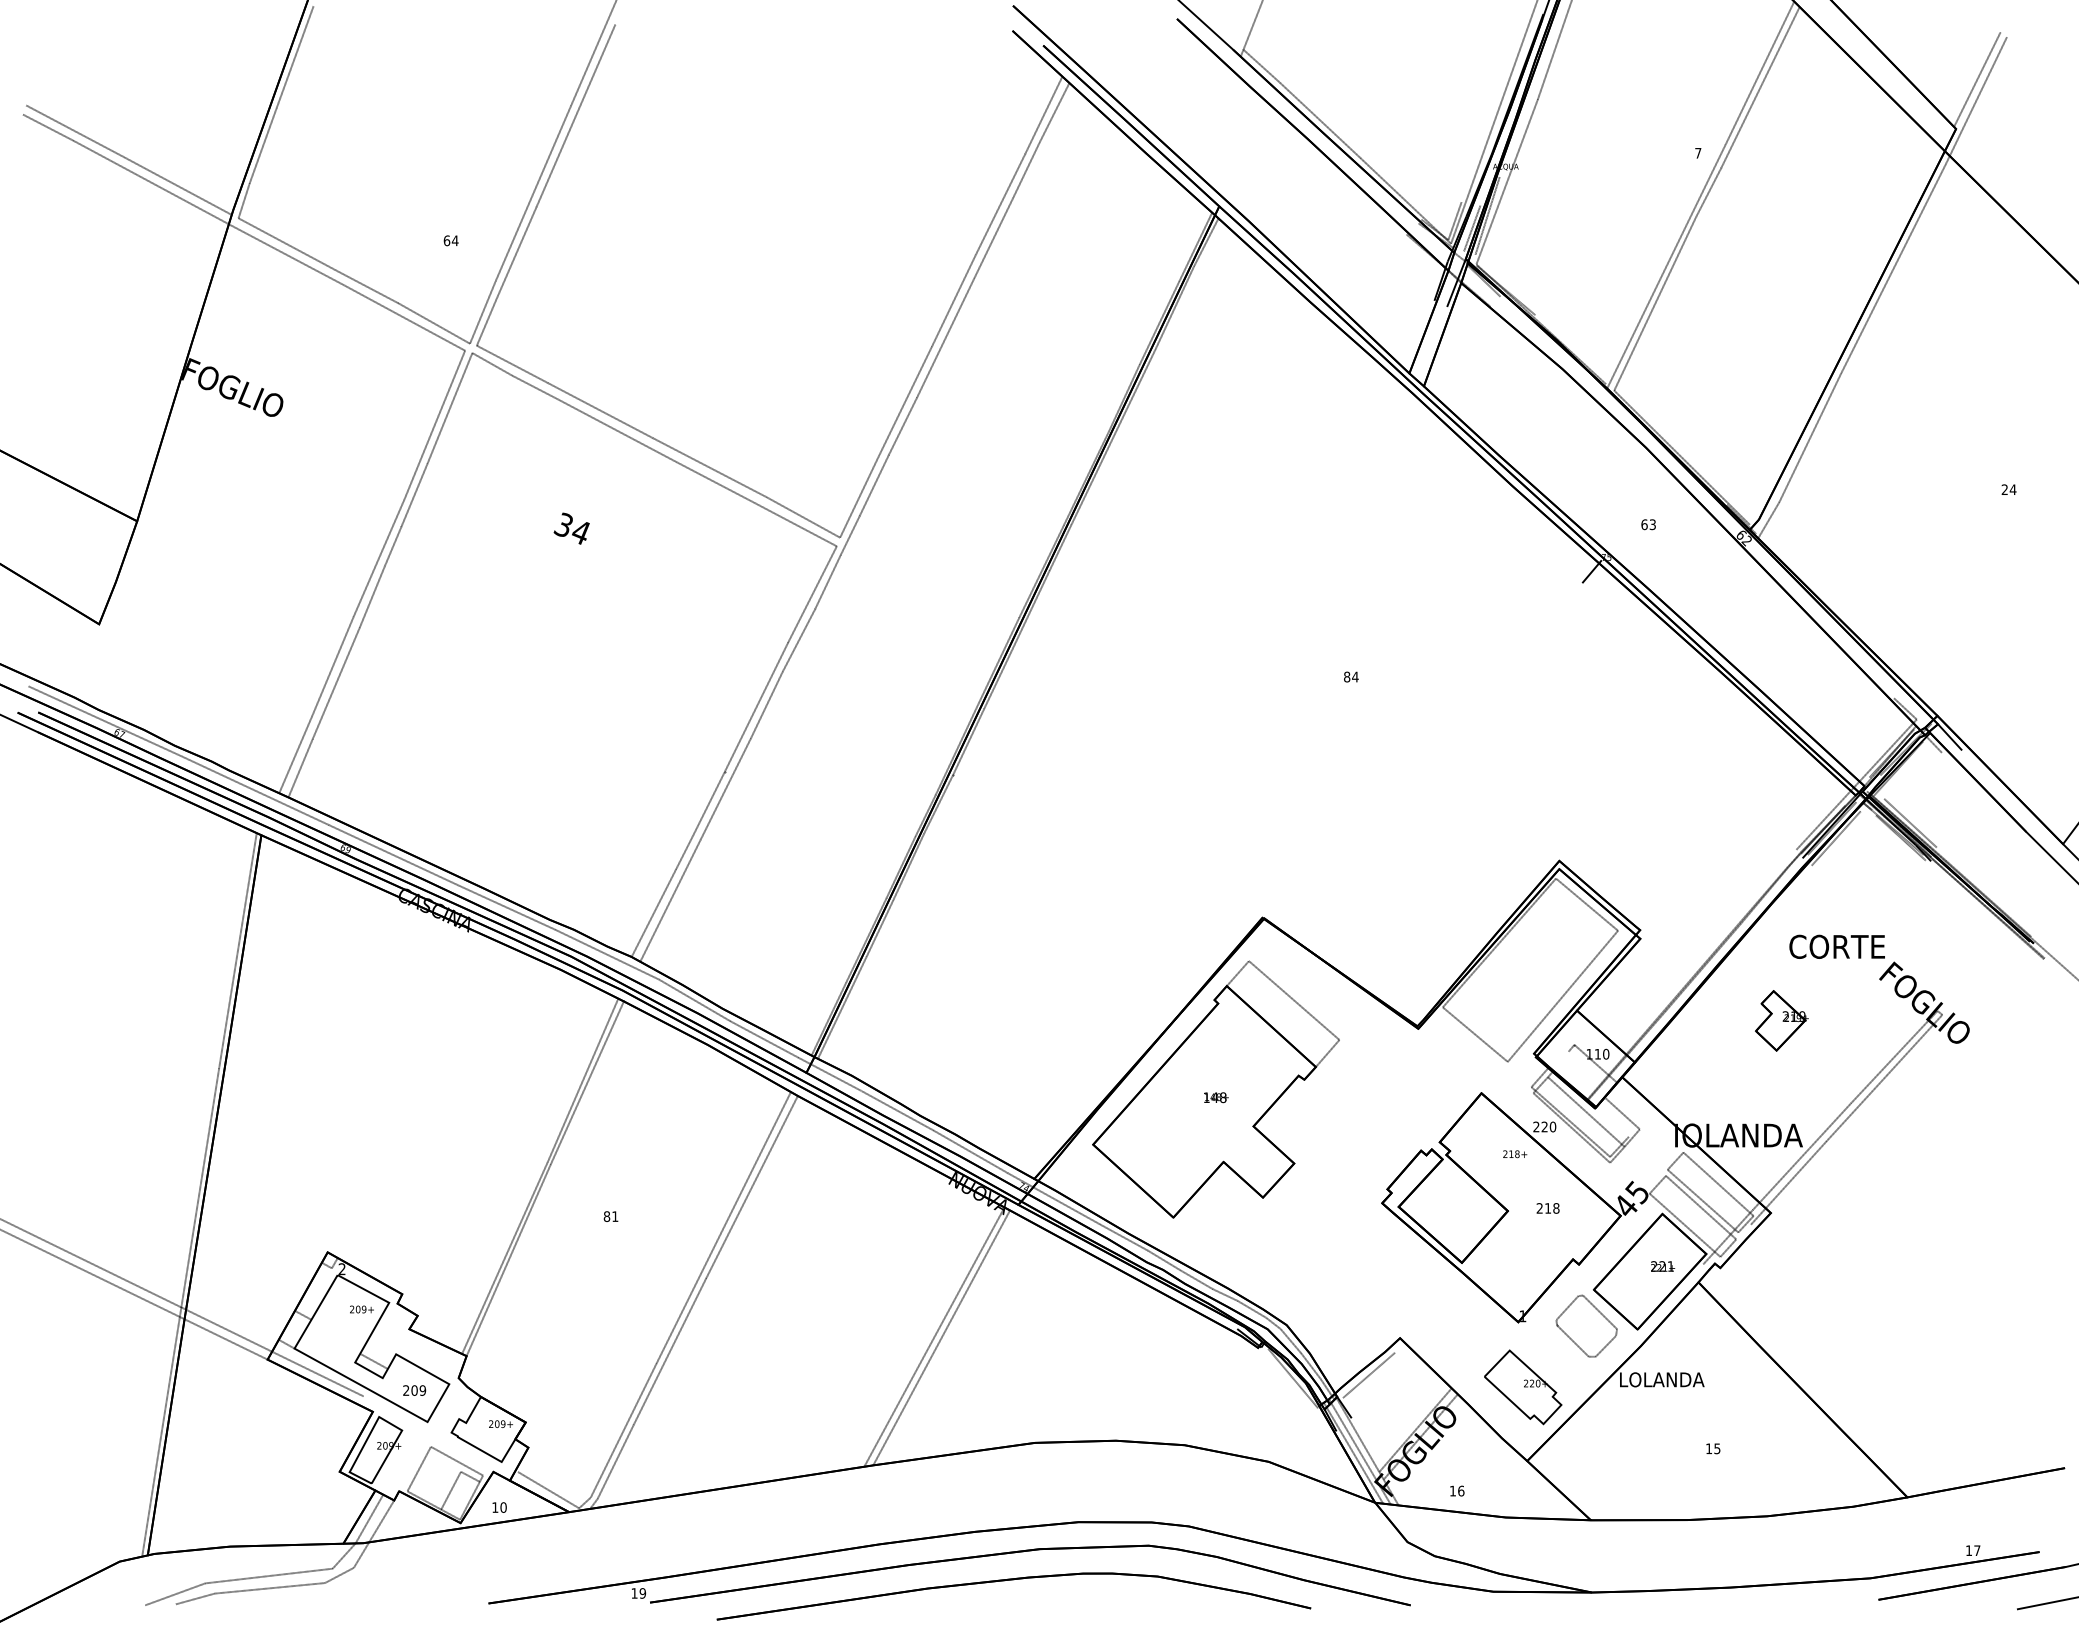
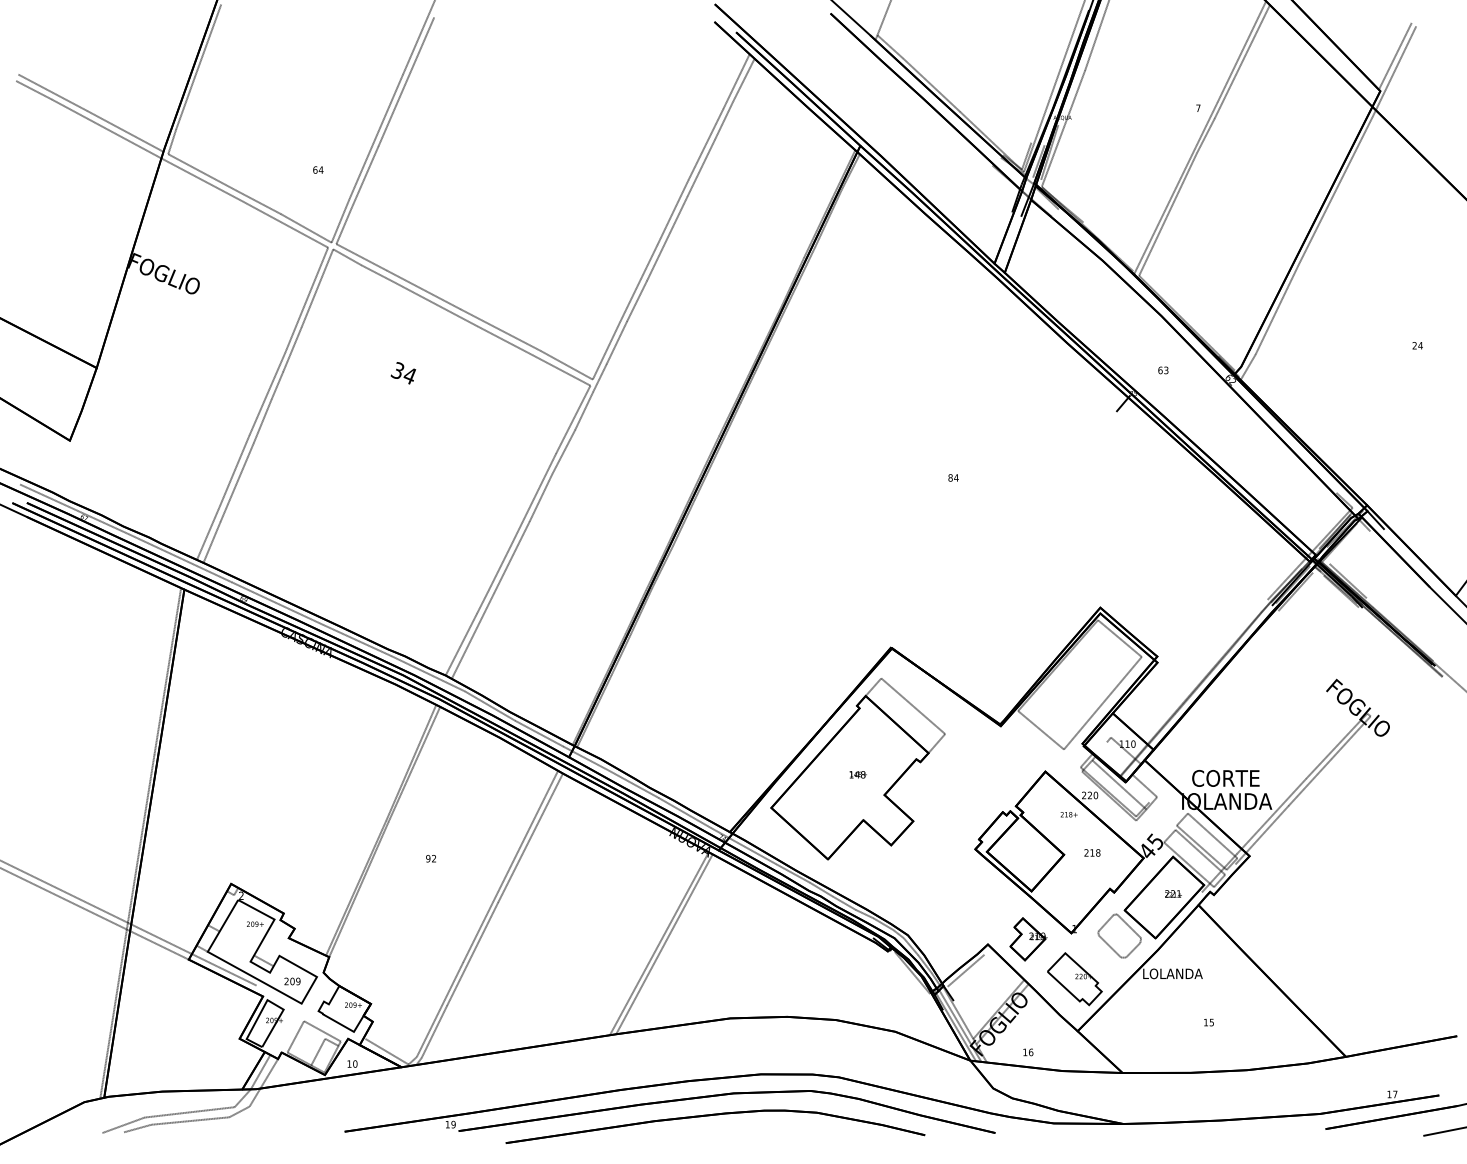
text: (1836, 946) -> (1225, 778), moved
part: (1781, 1020) -> (1028, 939), moved
text: (610, 1216) -> (430, 858), 81 -> 92

